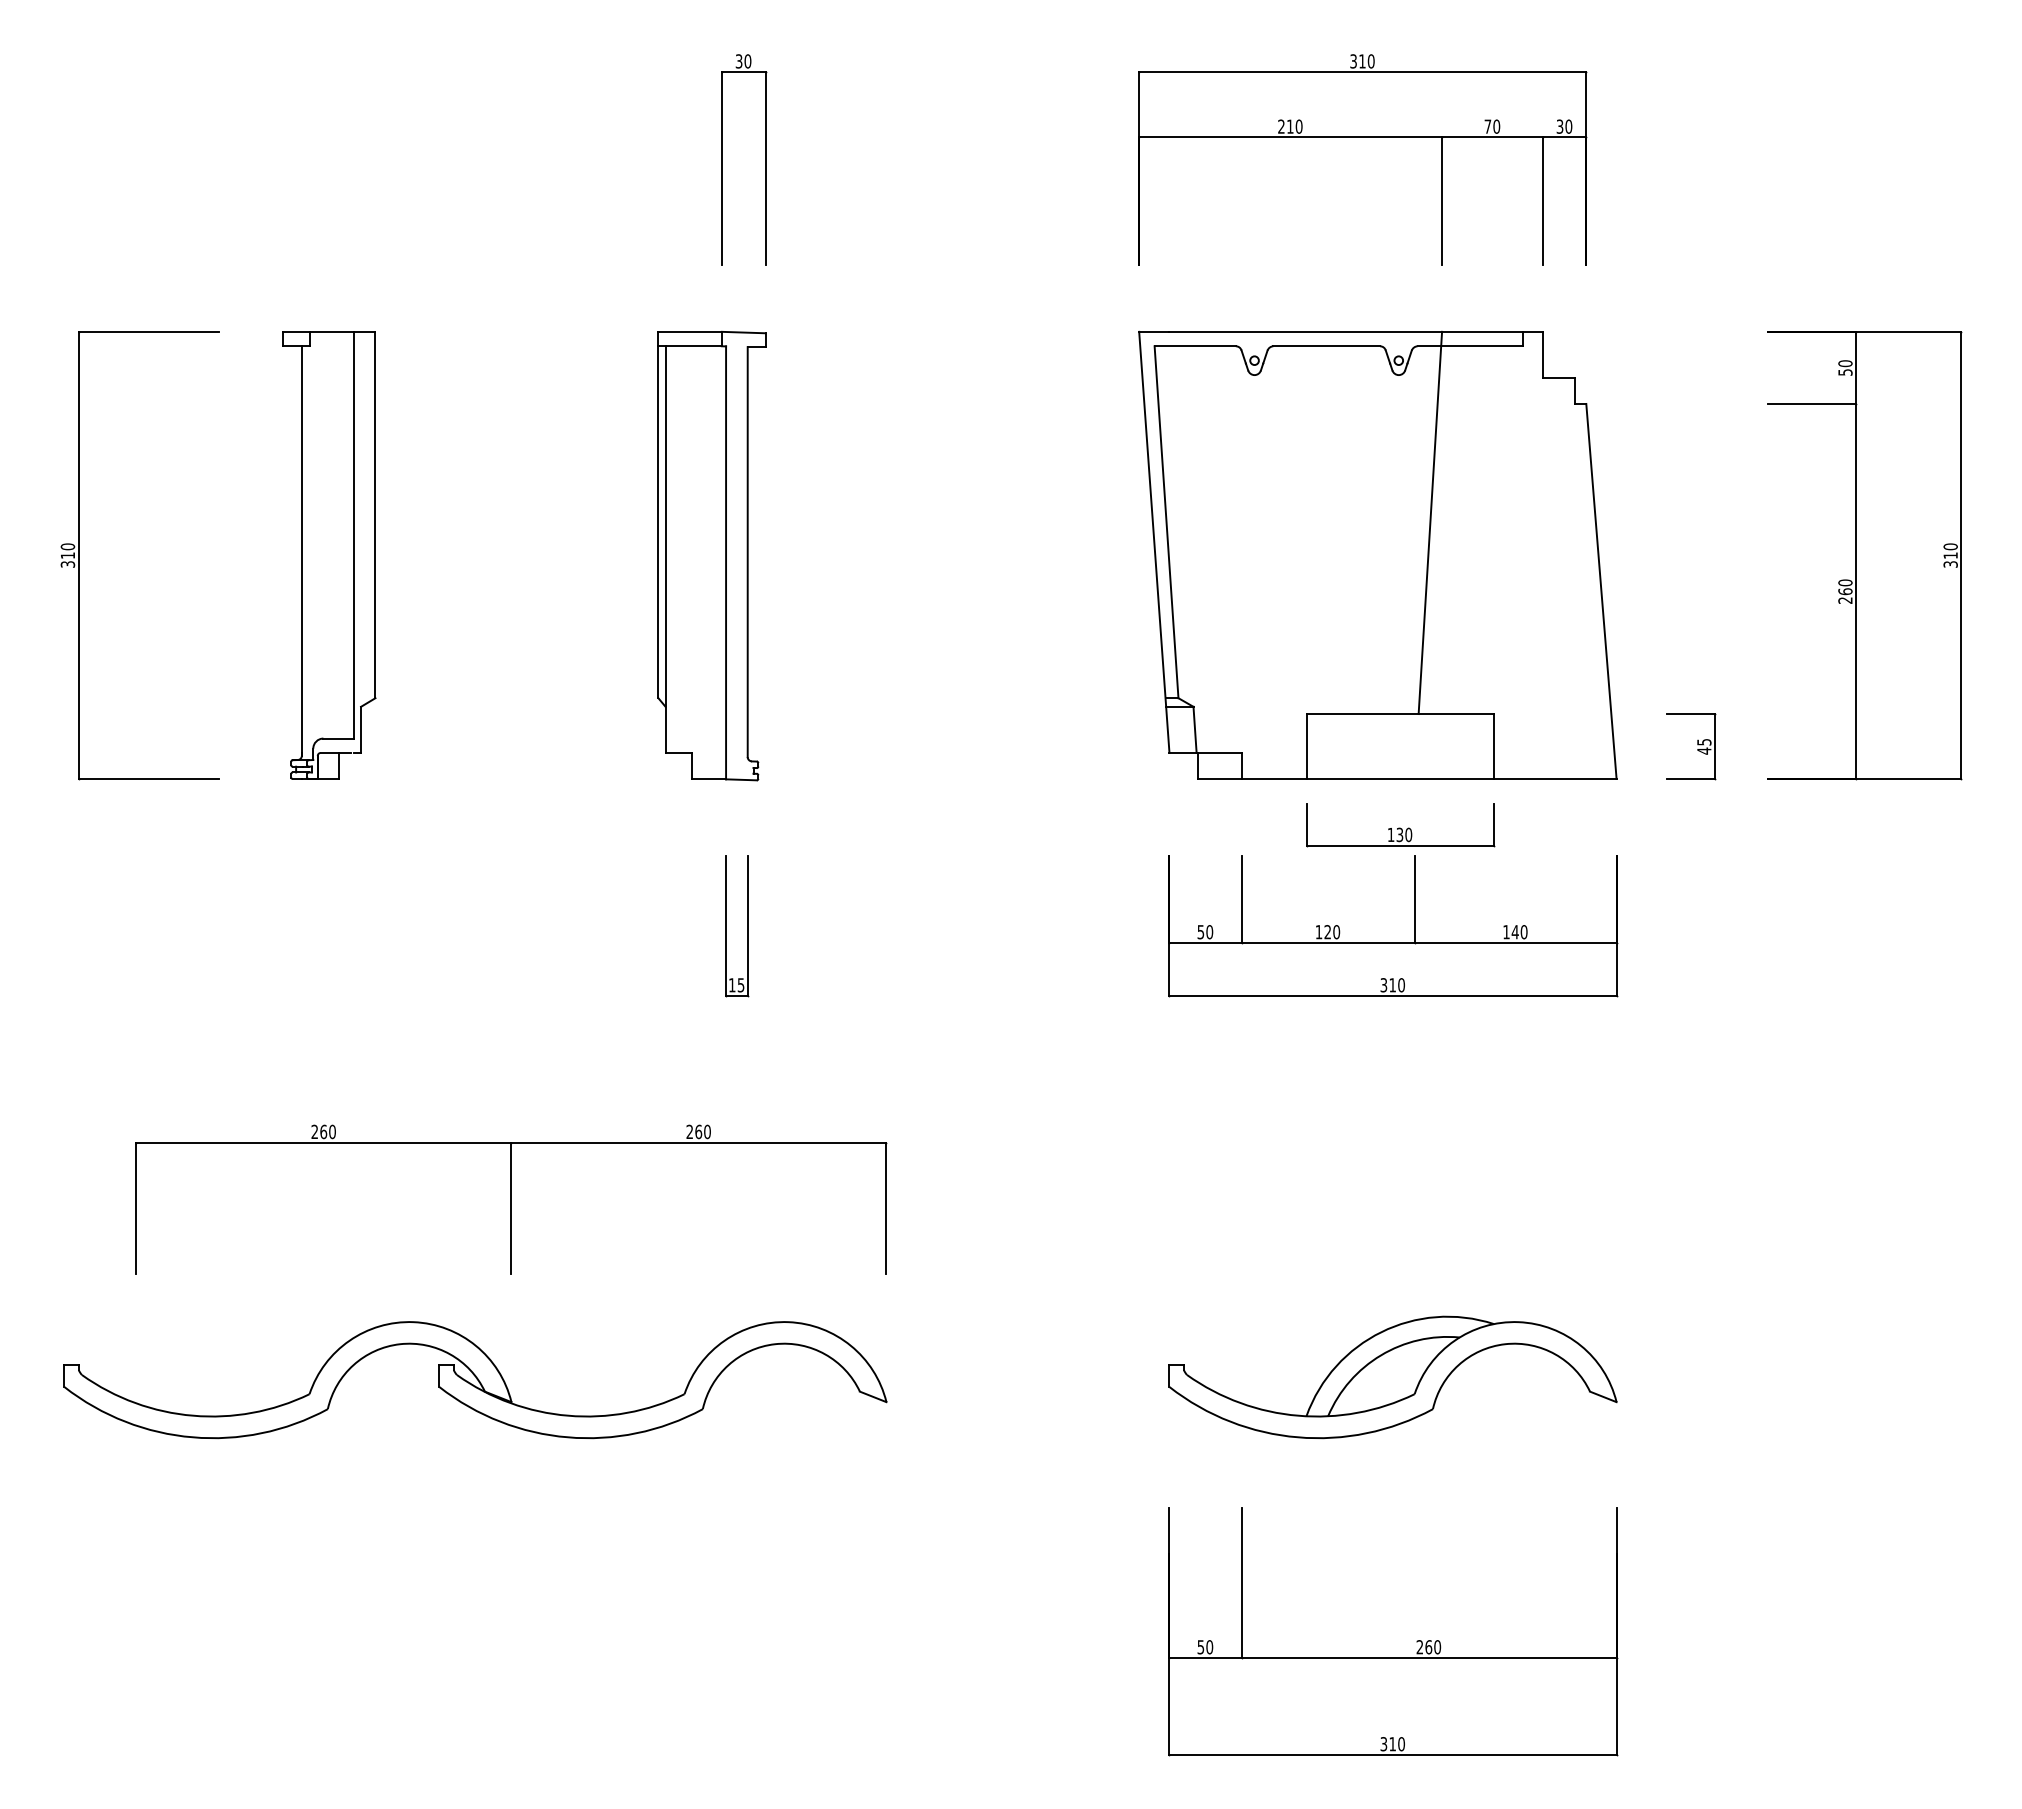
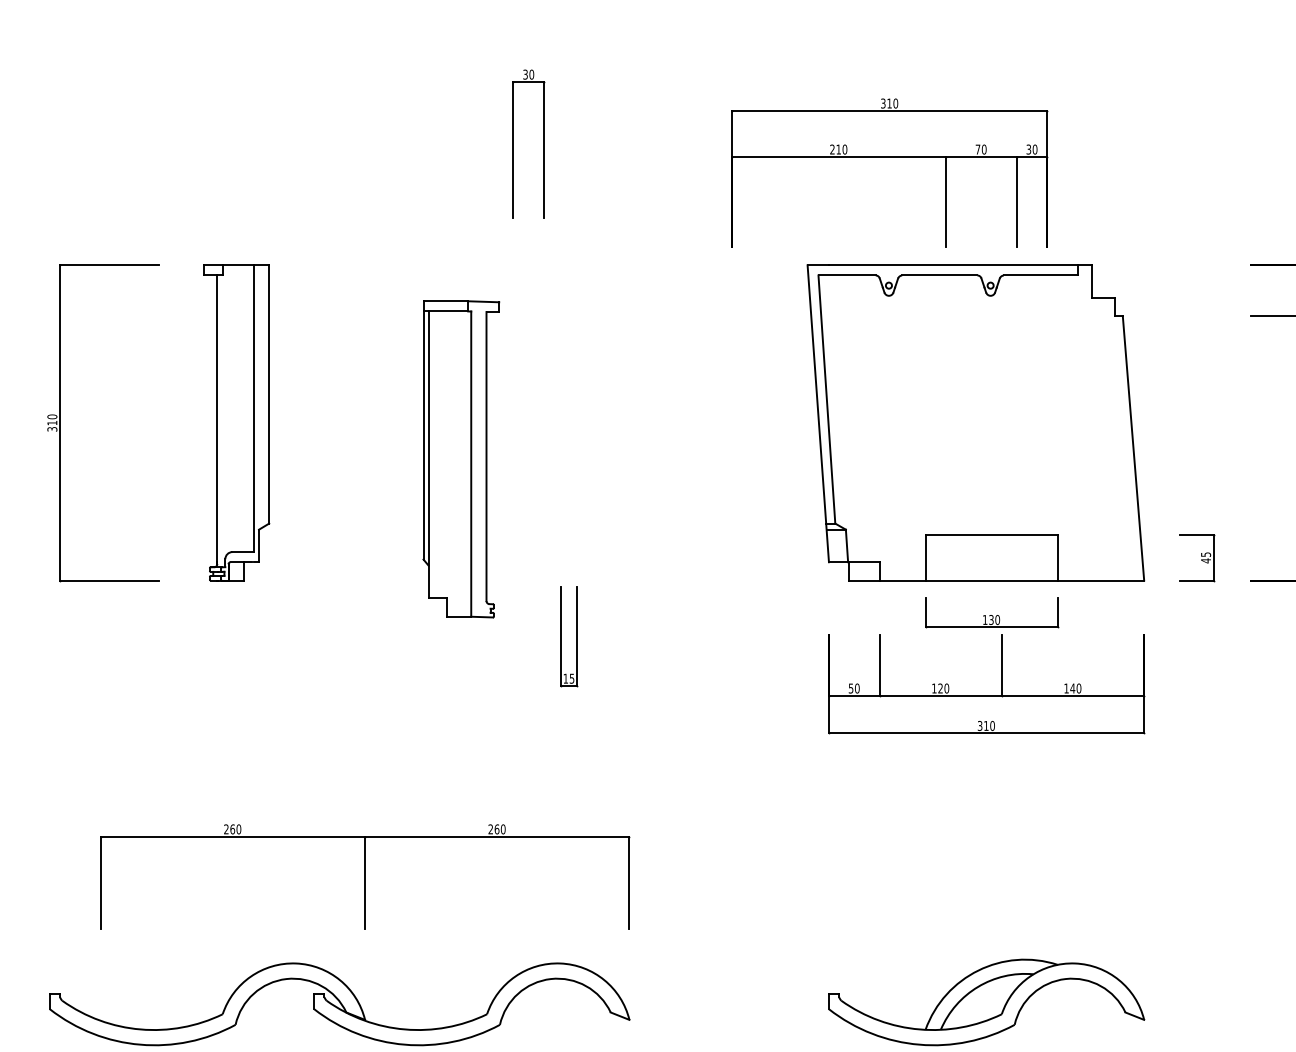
part: (1362, 137) -> (889, 157), moved
line: (1430, 522) -> (1012, 399), removed
part: (711, 555) -> (460, 458), moved
part: (747, 926) -> (576, 637), moved

